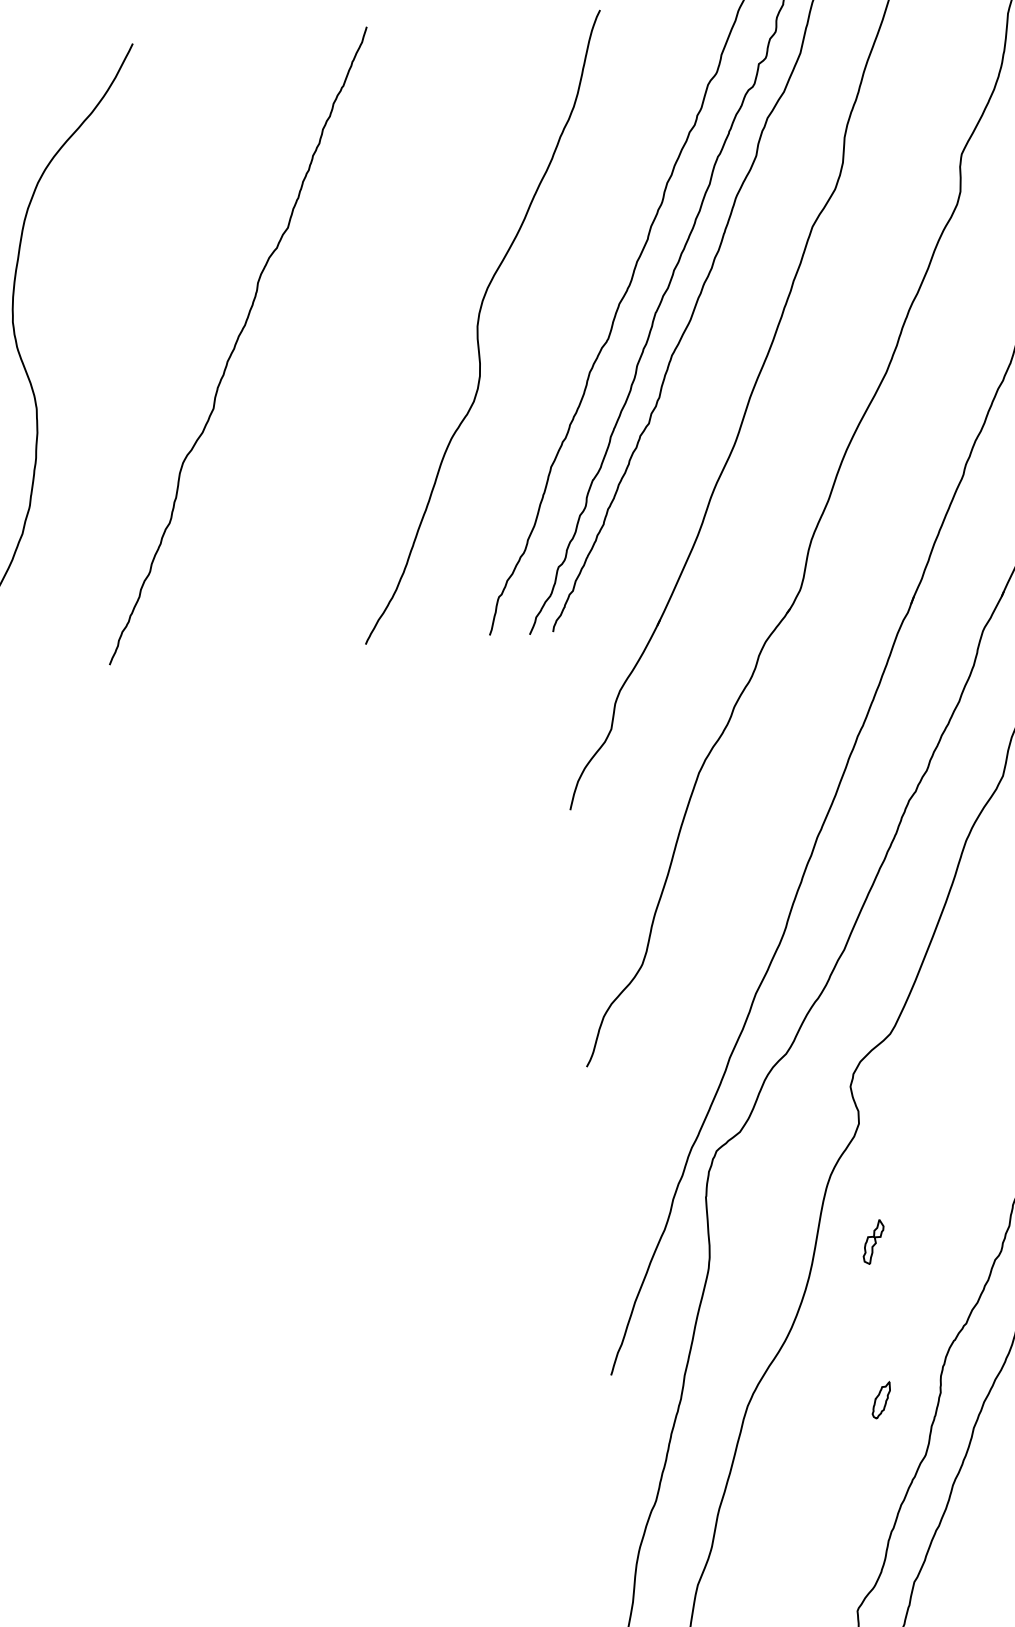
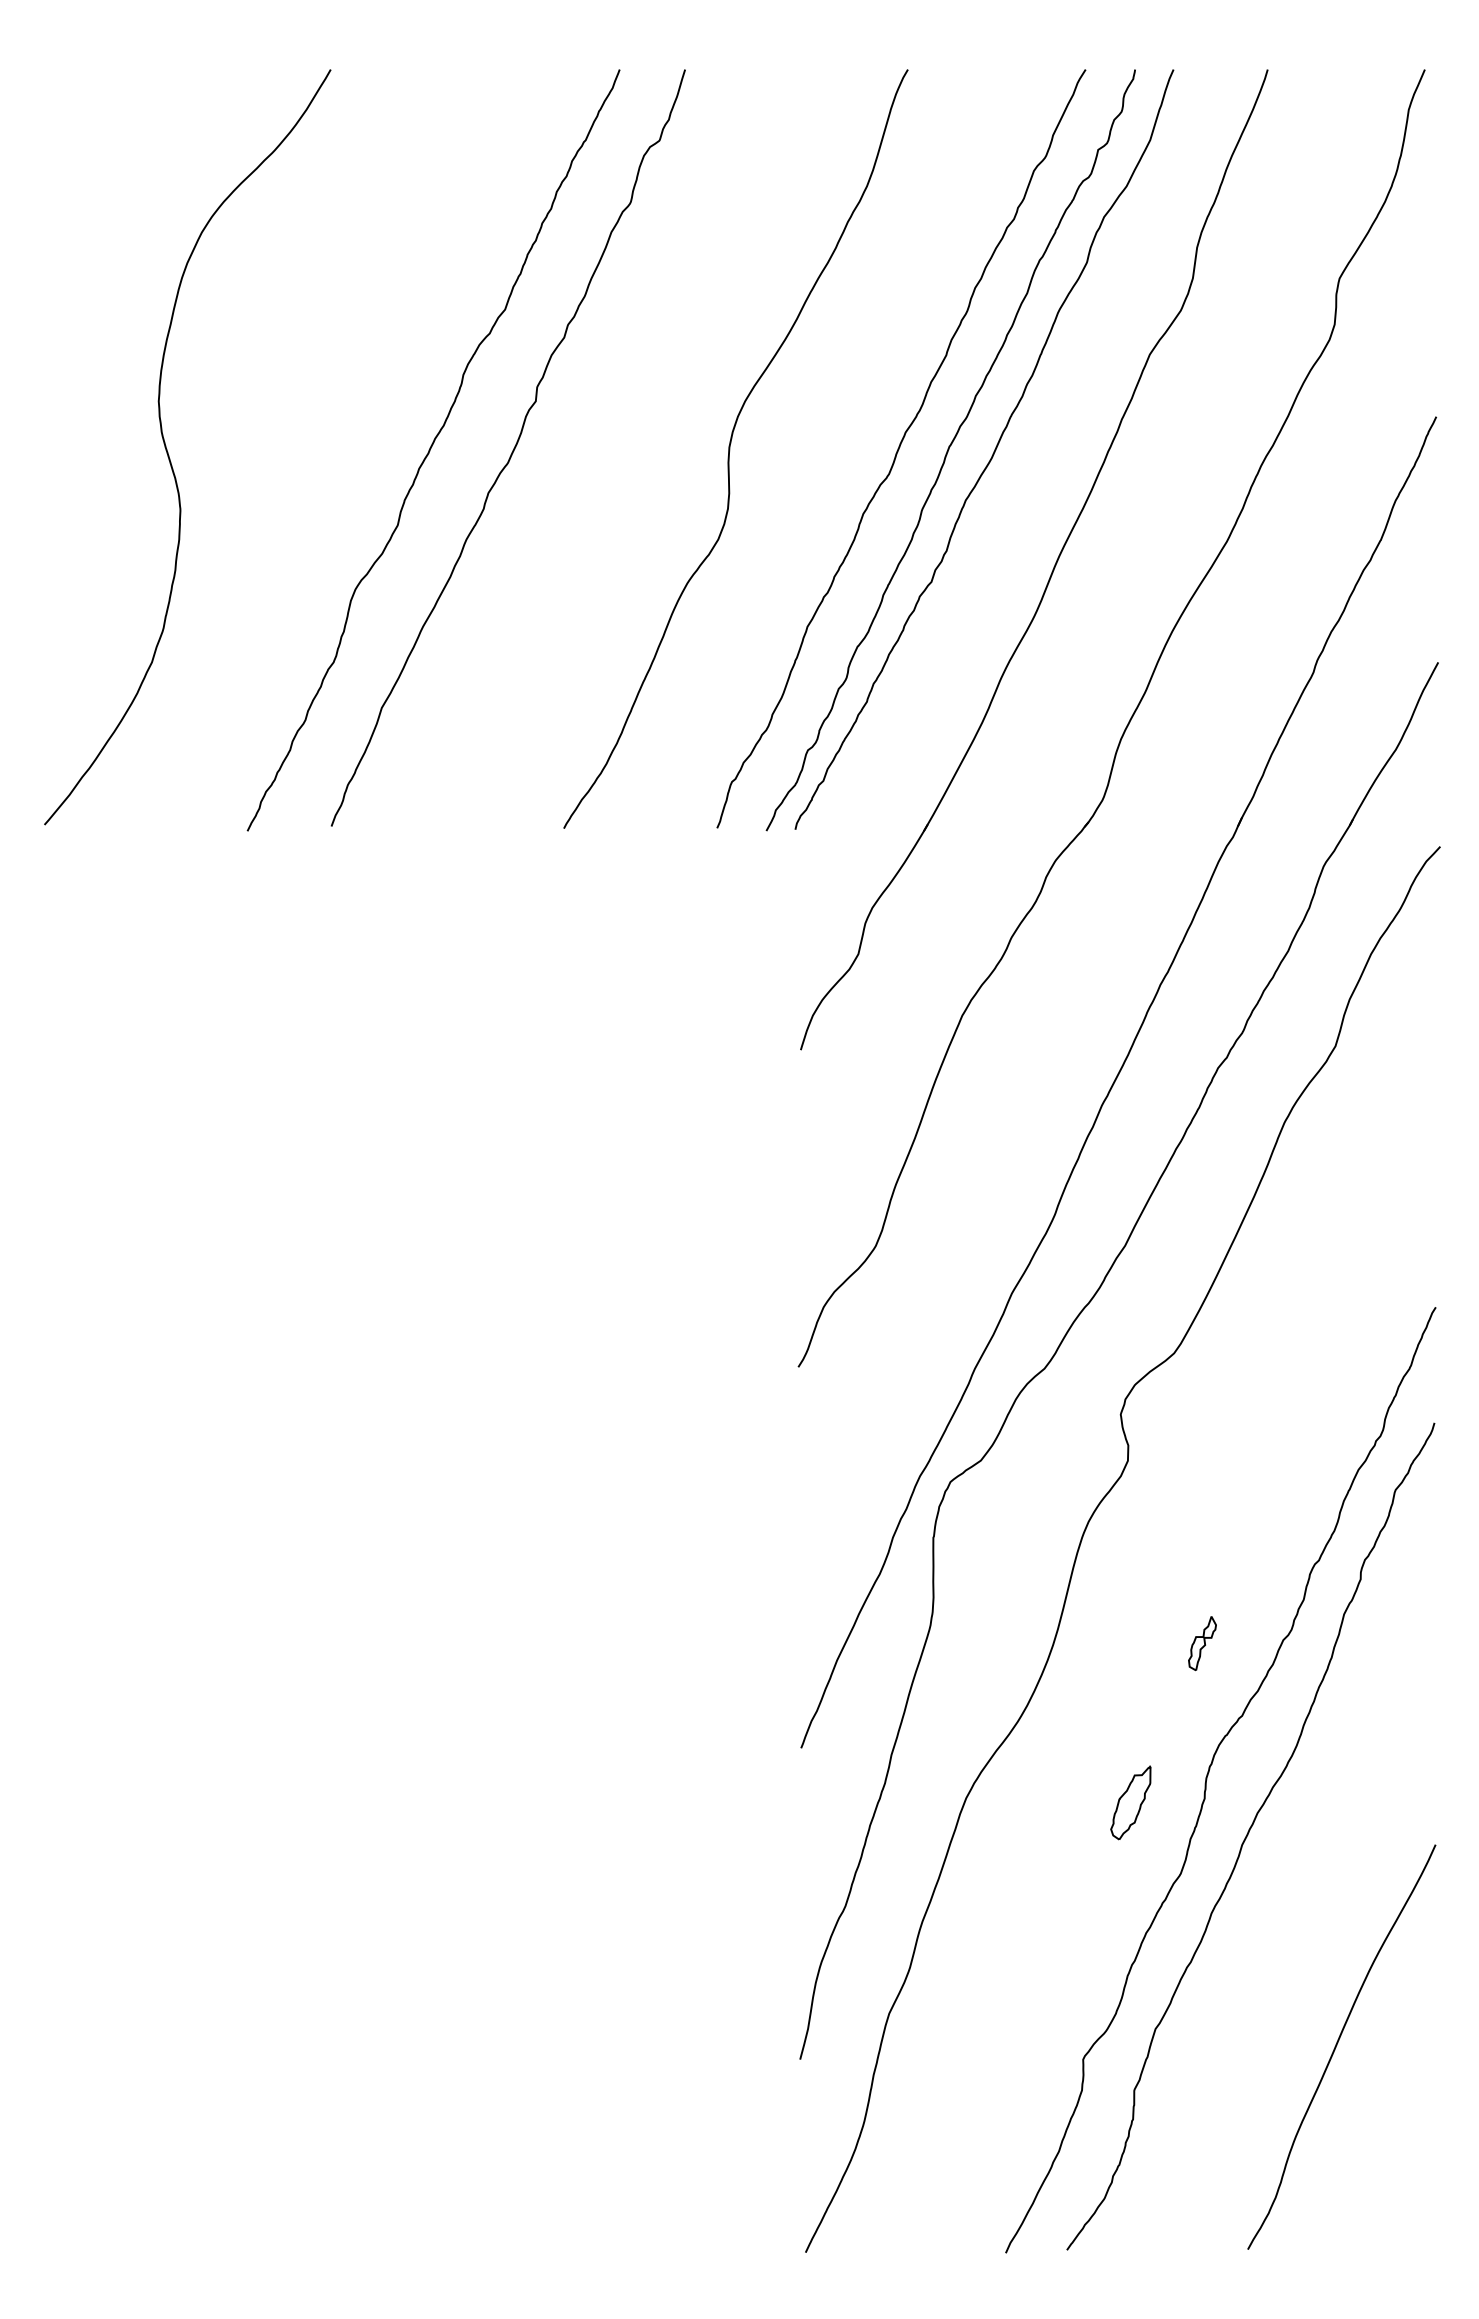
curve: (302, 341) -> (512, 450), added
part: (873, 1242) -> (1202, 1643), moved
part: (880, 1400) -> (1130, 1802), size x1.67

